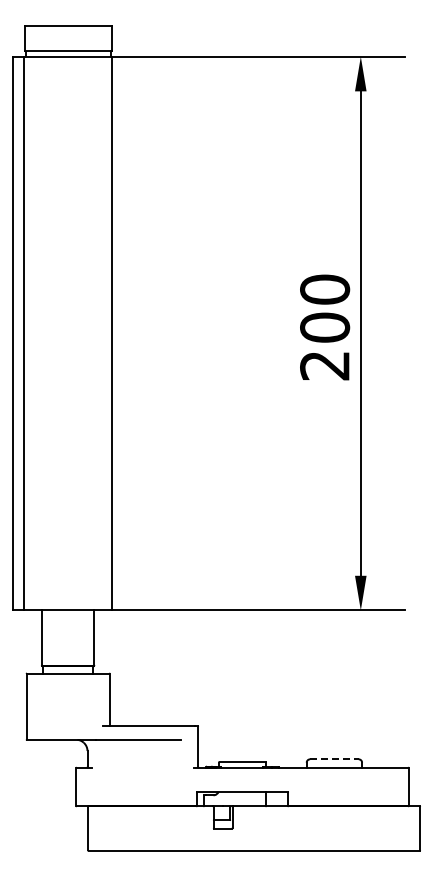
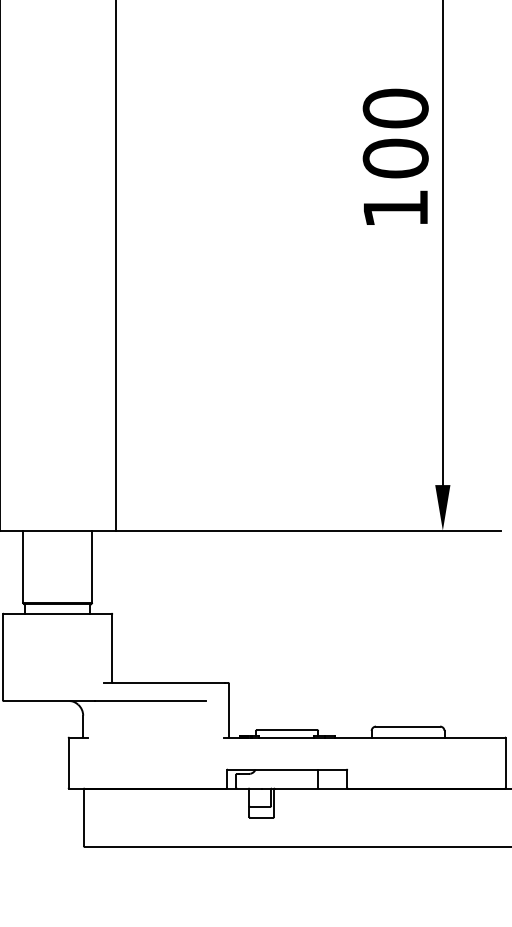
text: (324, 366) -> (395, 209), 200 -> 100
line: (334, 759) -> (408, 726), dashed -> solid

